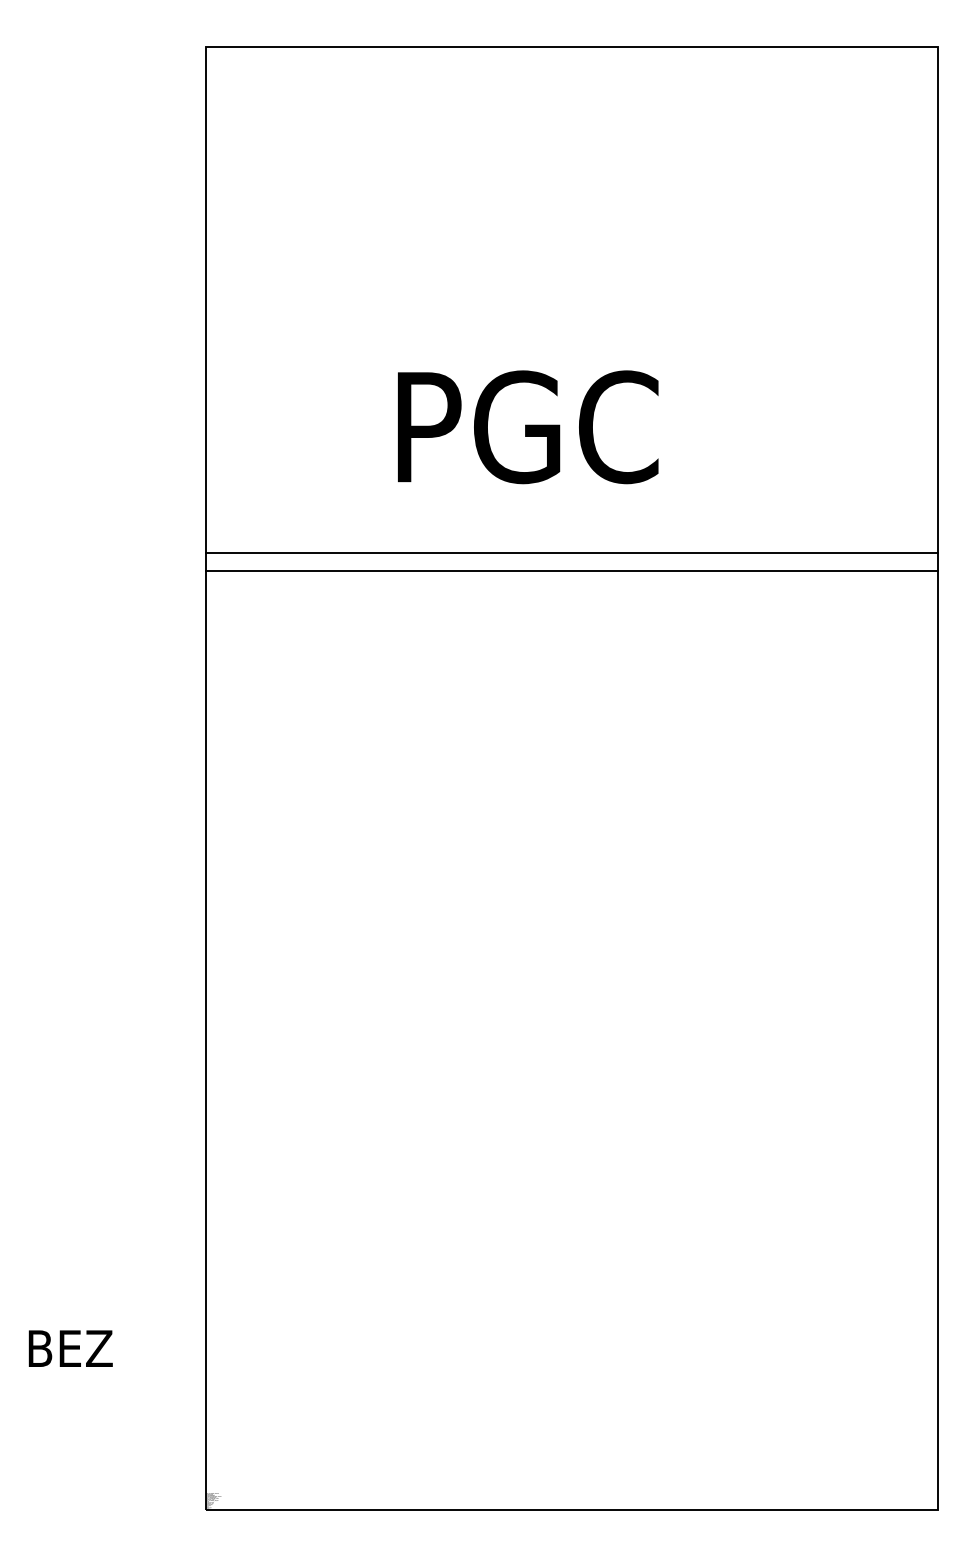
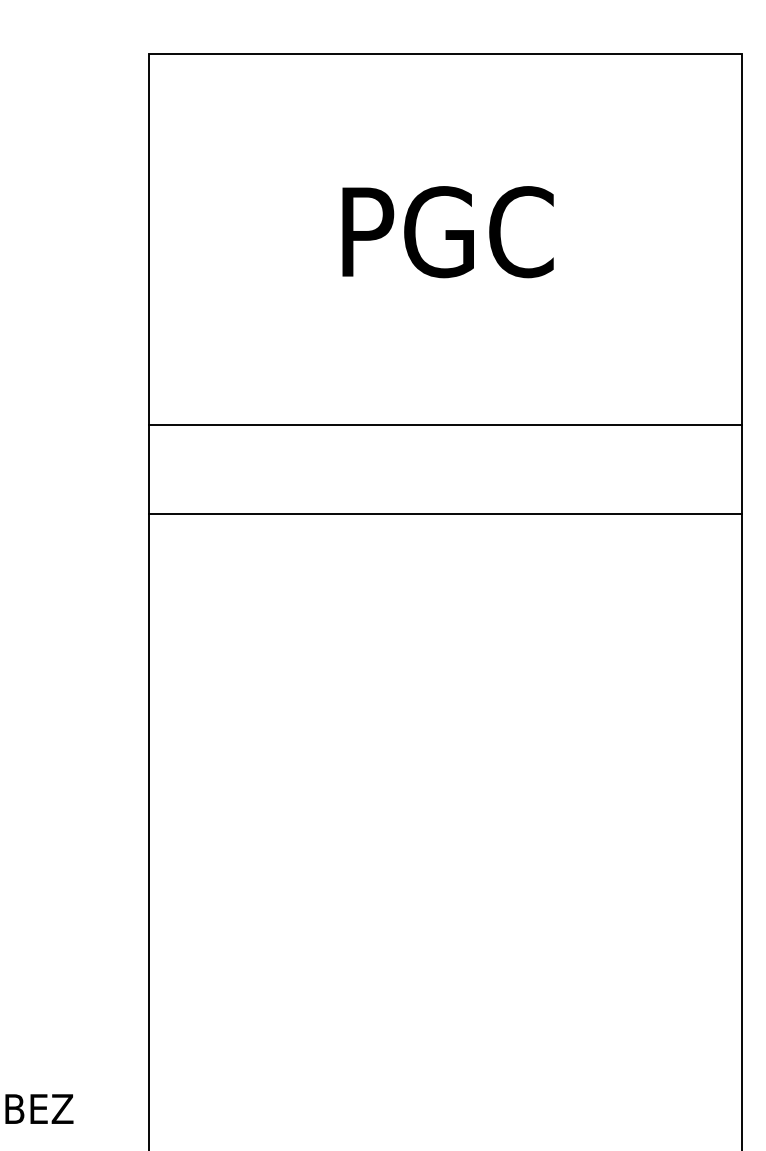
text: (528, 427) -> (448, 232), moved
line: (572, 553) -> (445, 425), moved
line: (572, 570) -> (445, 513), moved

